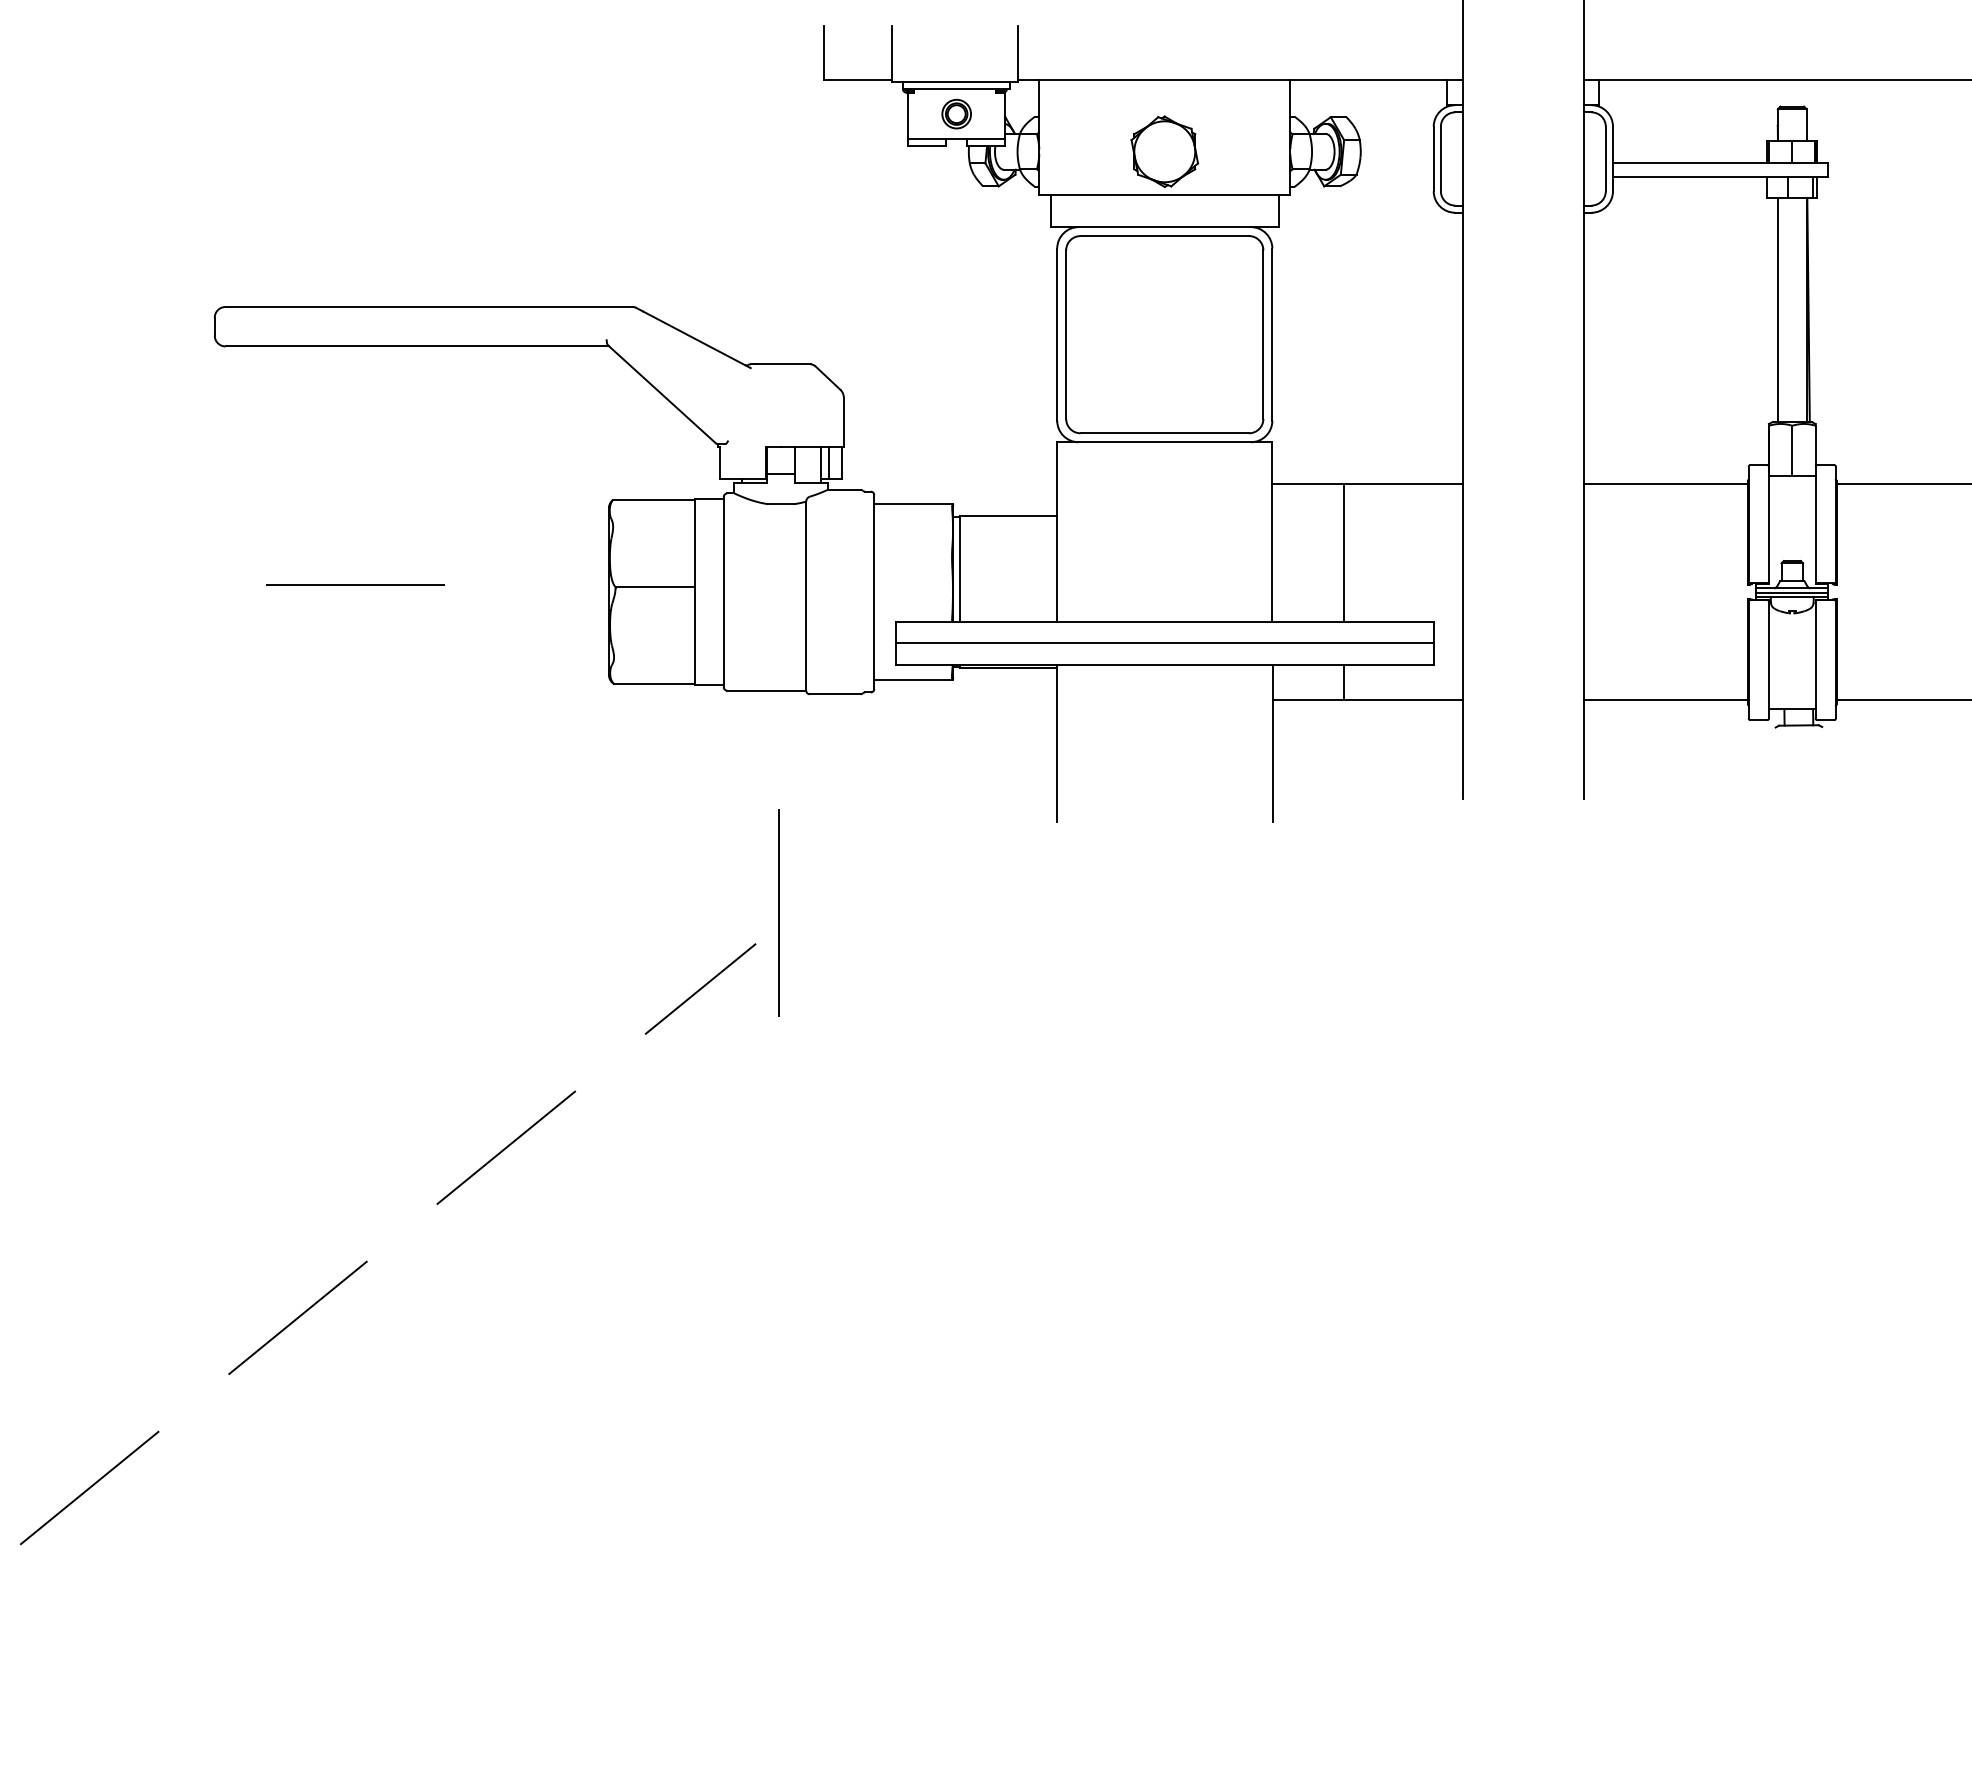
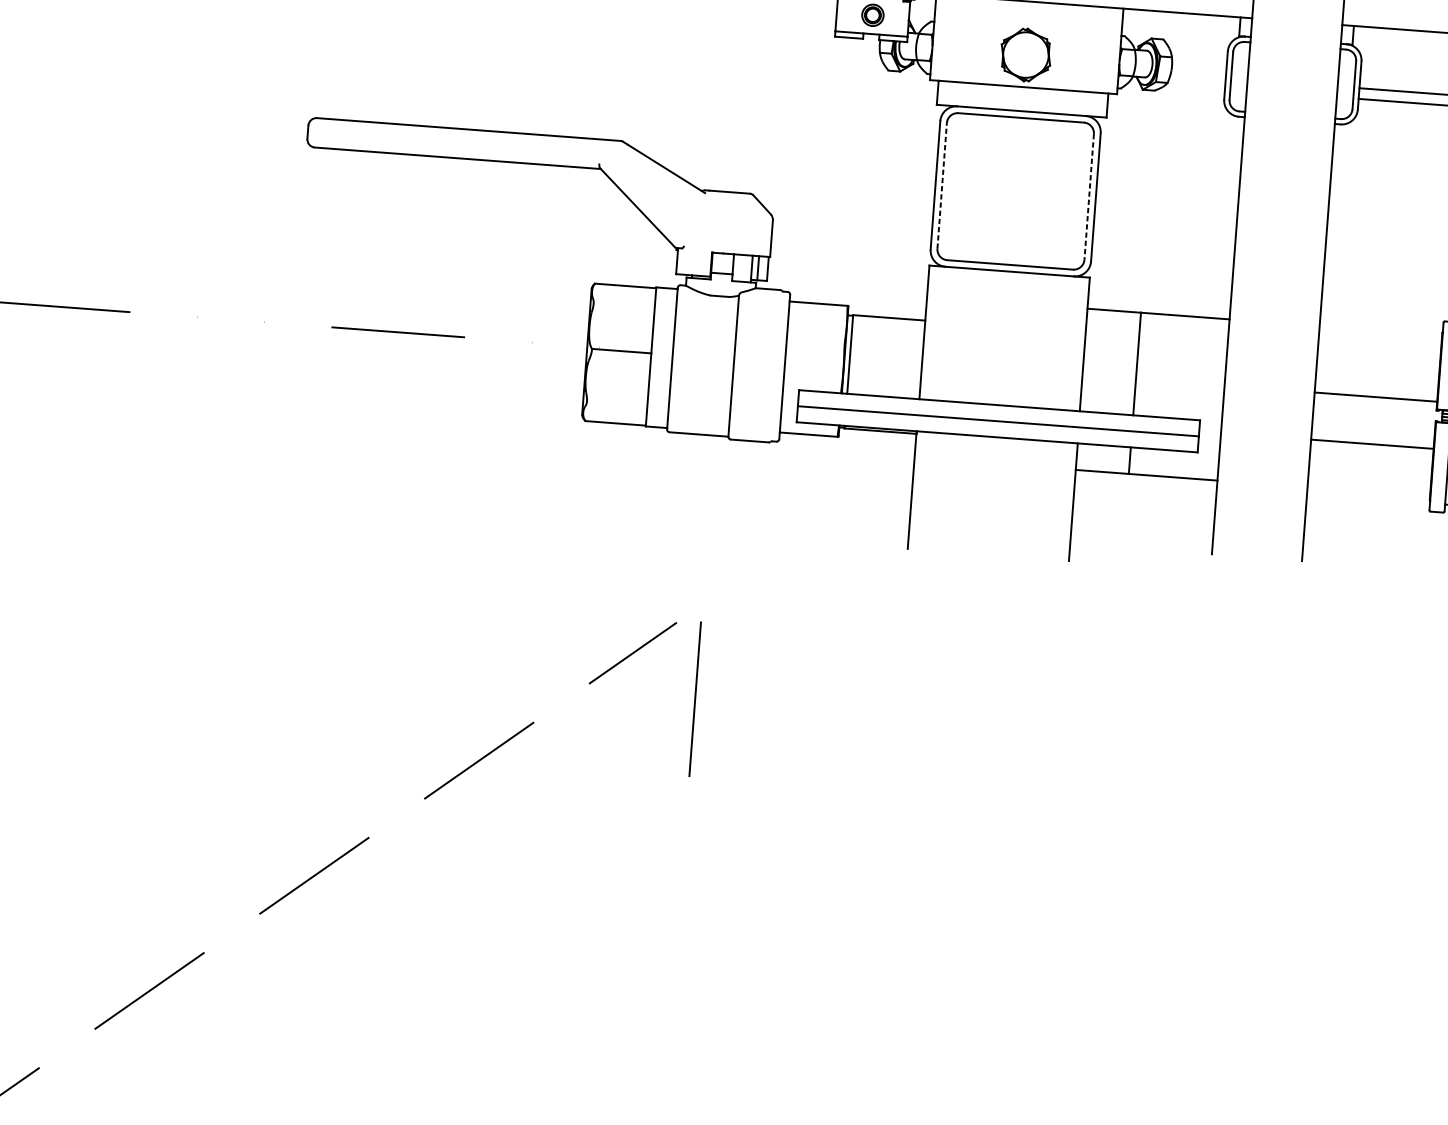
line: (1066, 334) -> (942, 185), solid -> dashed
line: (1263, 335) -> (1089, 197), solid -> dashed
line: (1665, 483) -> (1375, 396), moved
line: (1665, 700) -> (1372, 444), moved
line: (778, 912) -> (694, 698), moved

